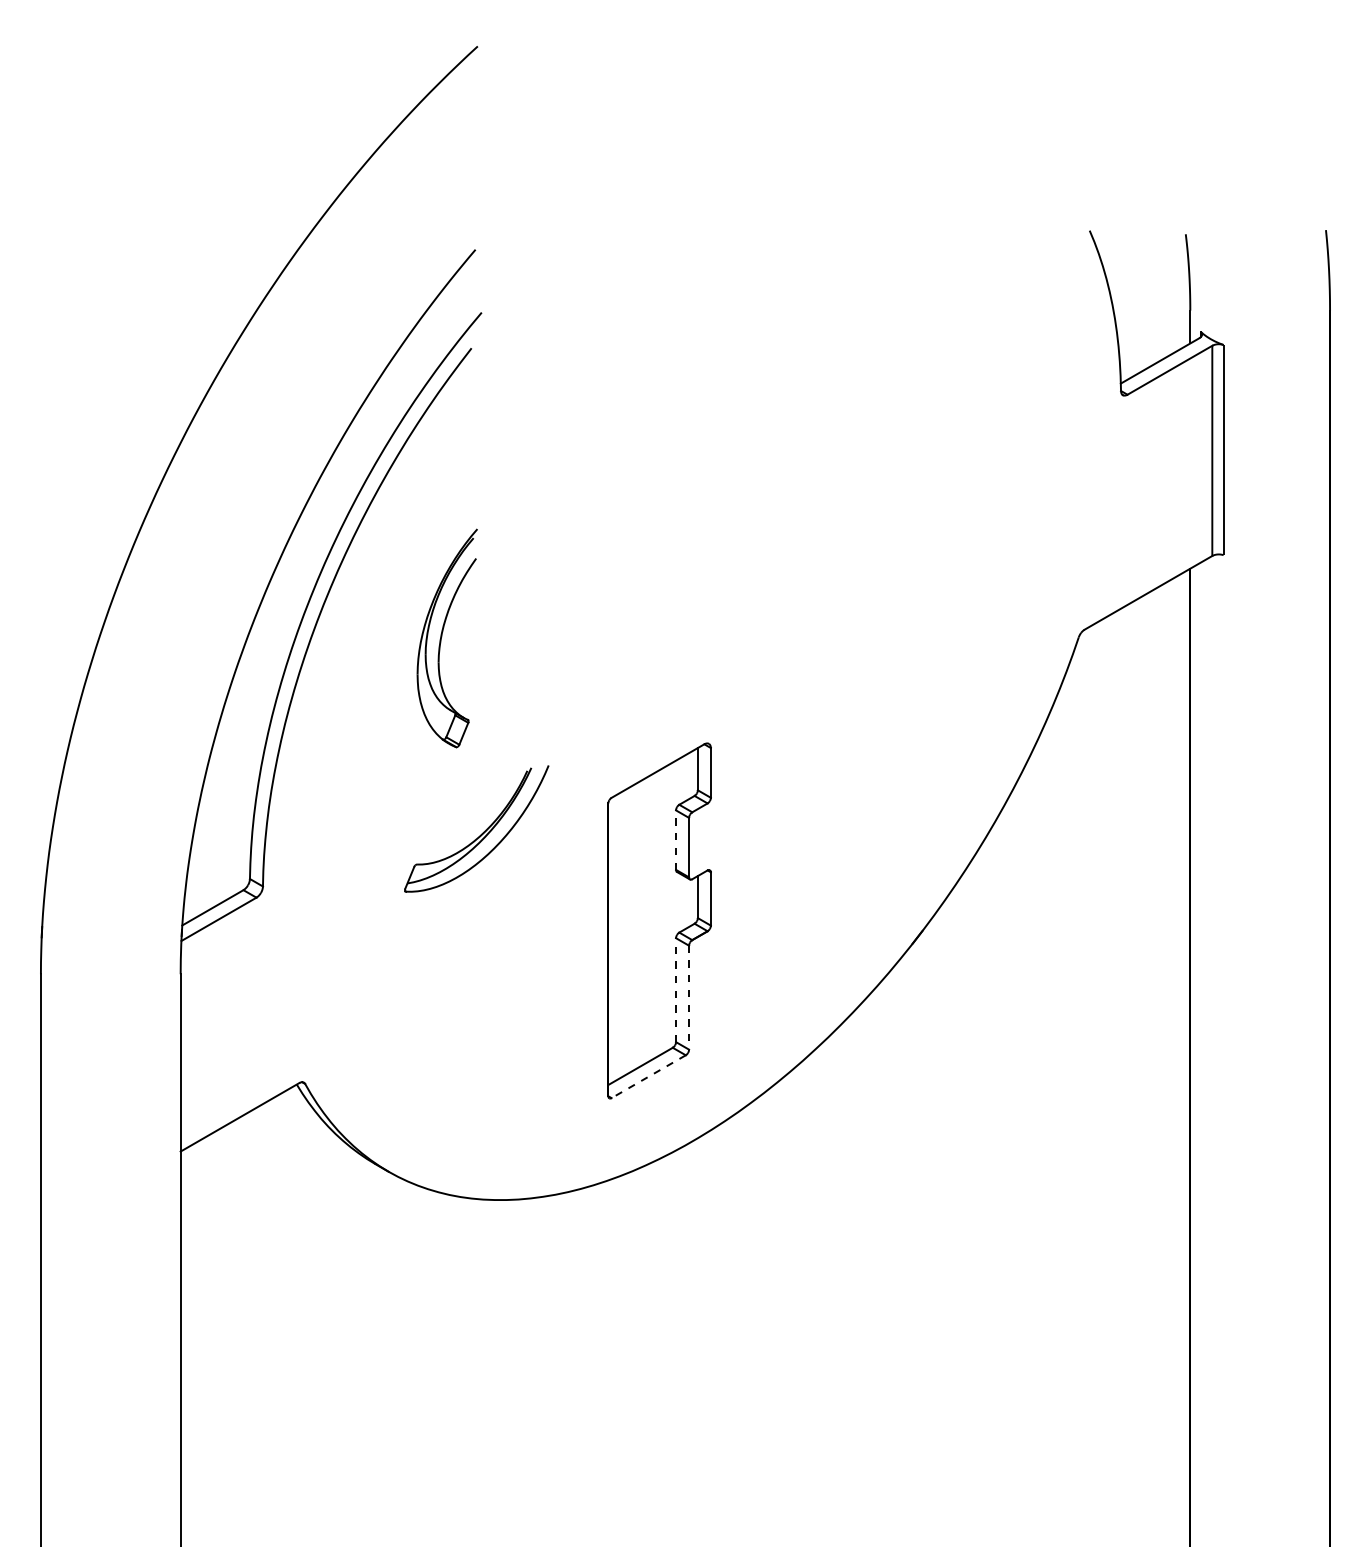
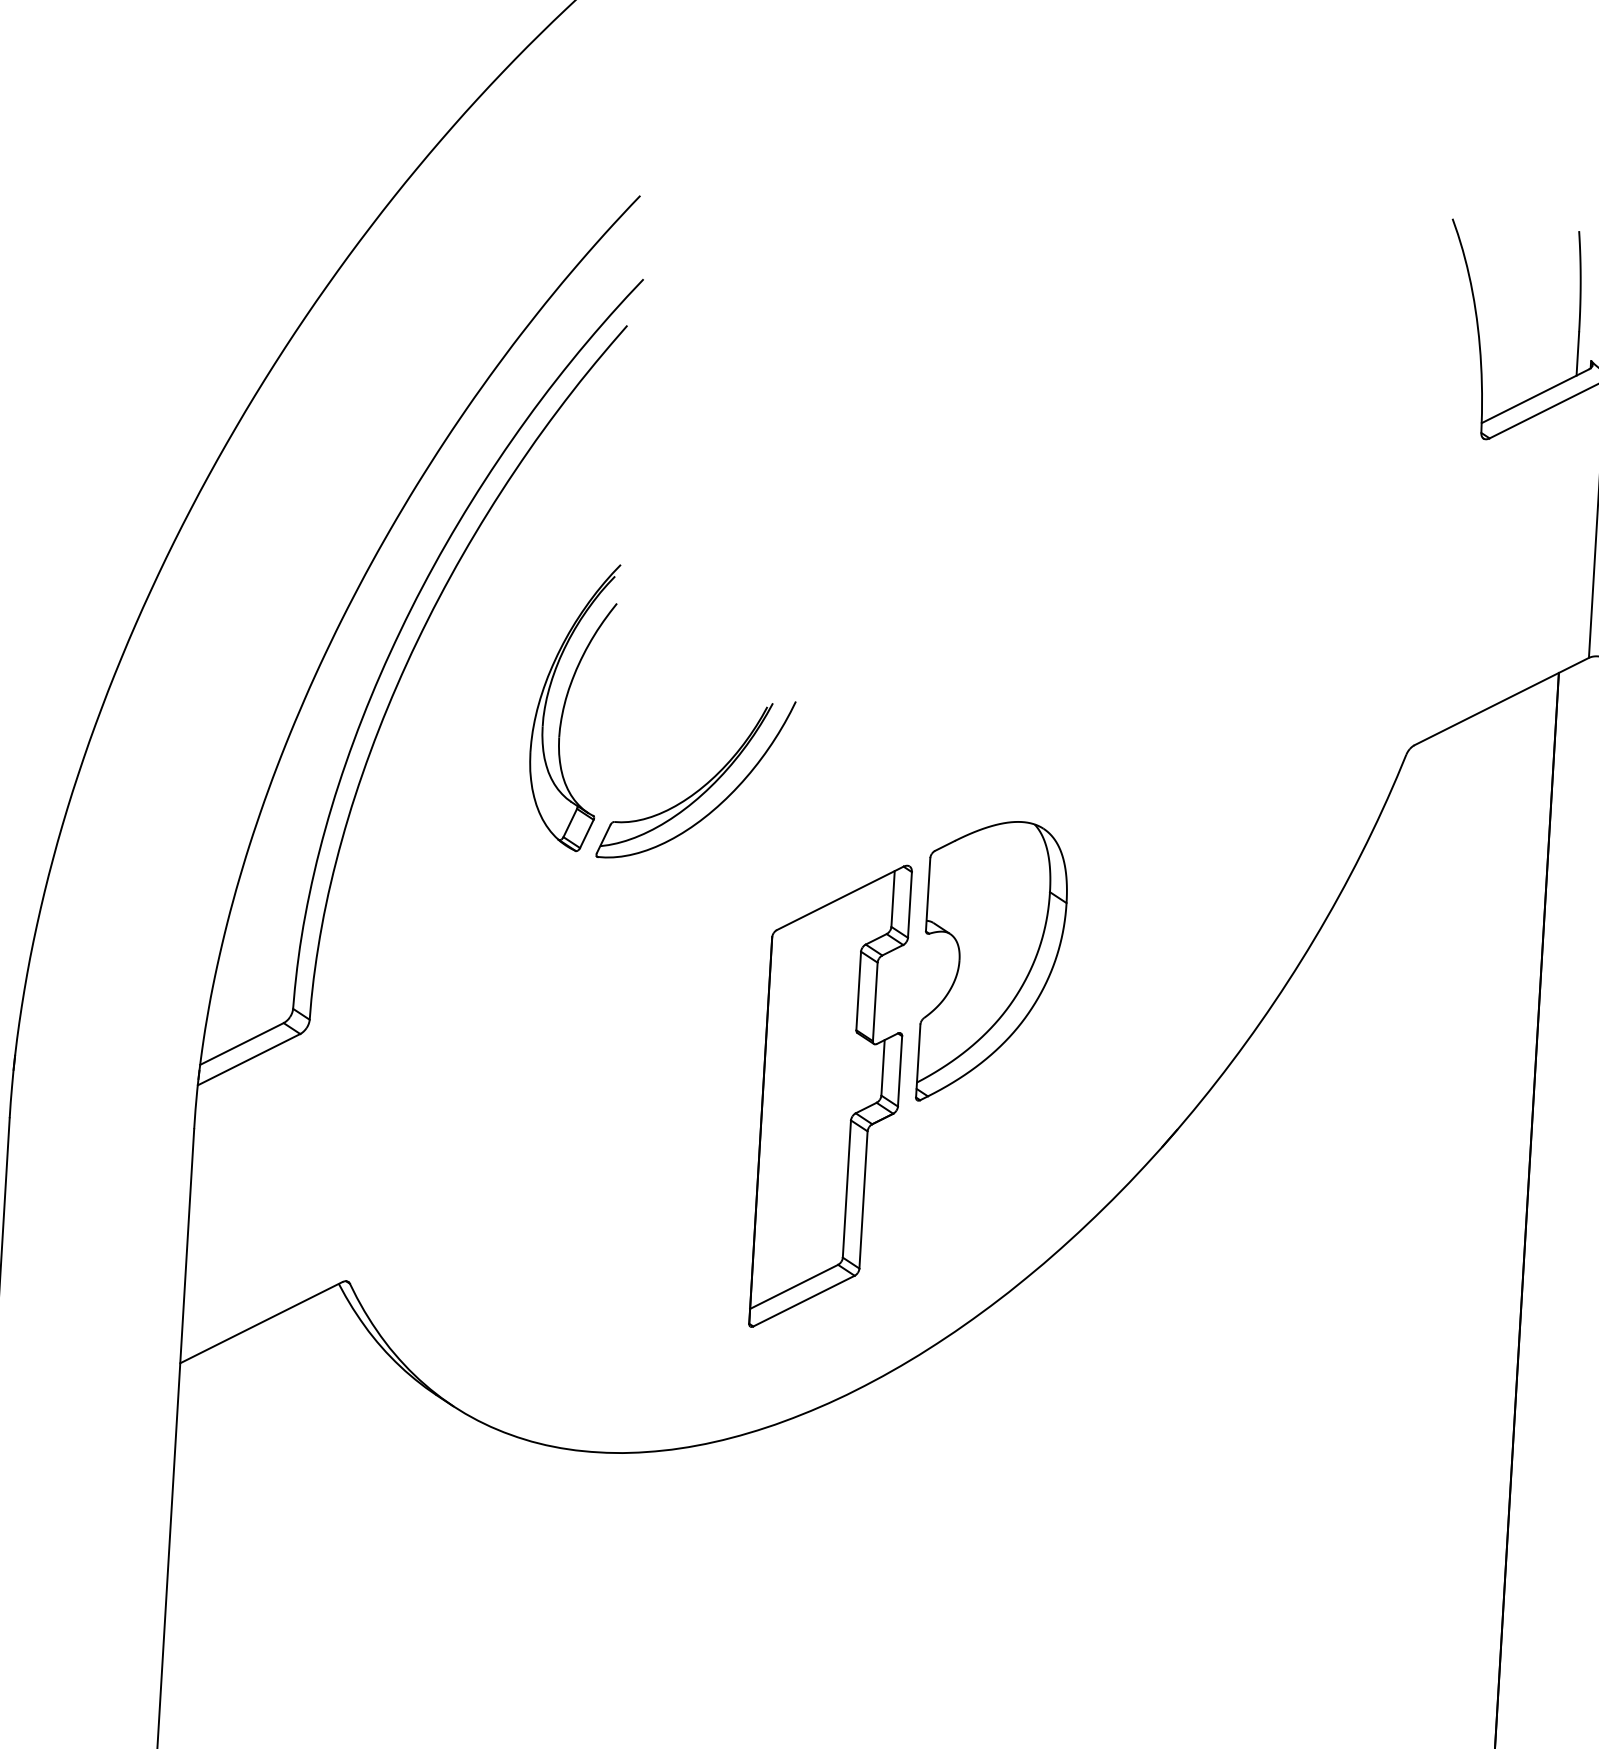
part: (776, 812) -> (993, 962), added
part: (481, 833) -> (701, 786), moved
line: (676, 840) -> (859, 991), dashed -> solid
line: (676, 990) -> (847, 1189), dashed -> solid
line: (689, 997) -> (864, 1199), dashed -> solid
line: (648, 1076) -> (803, 1300), dashed -> solid

